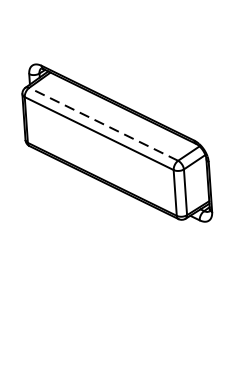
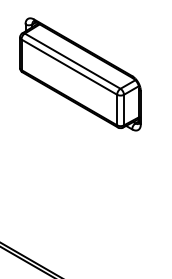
line: (103, 123) -> (72, 60), dashed -> solid

